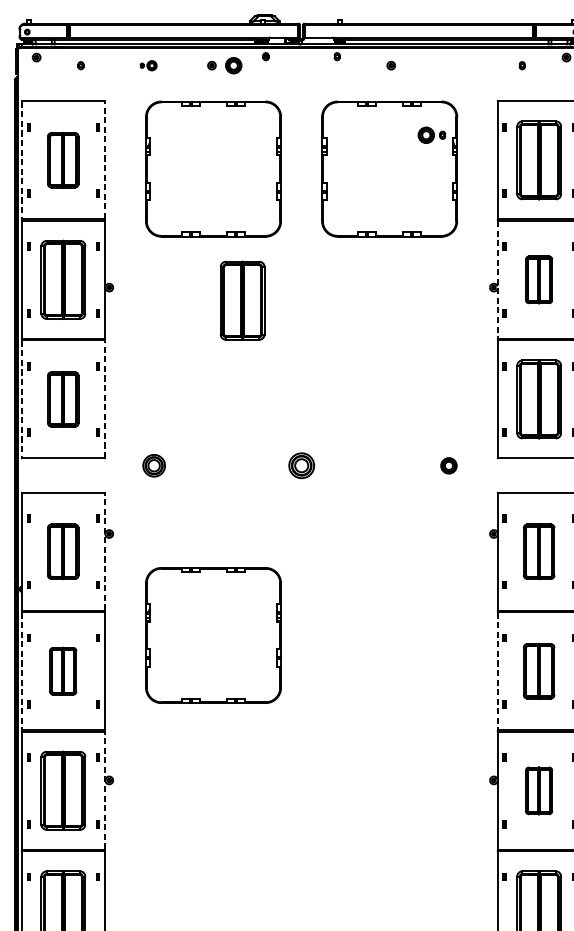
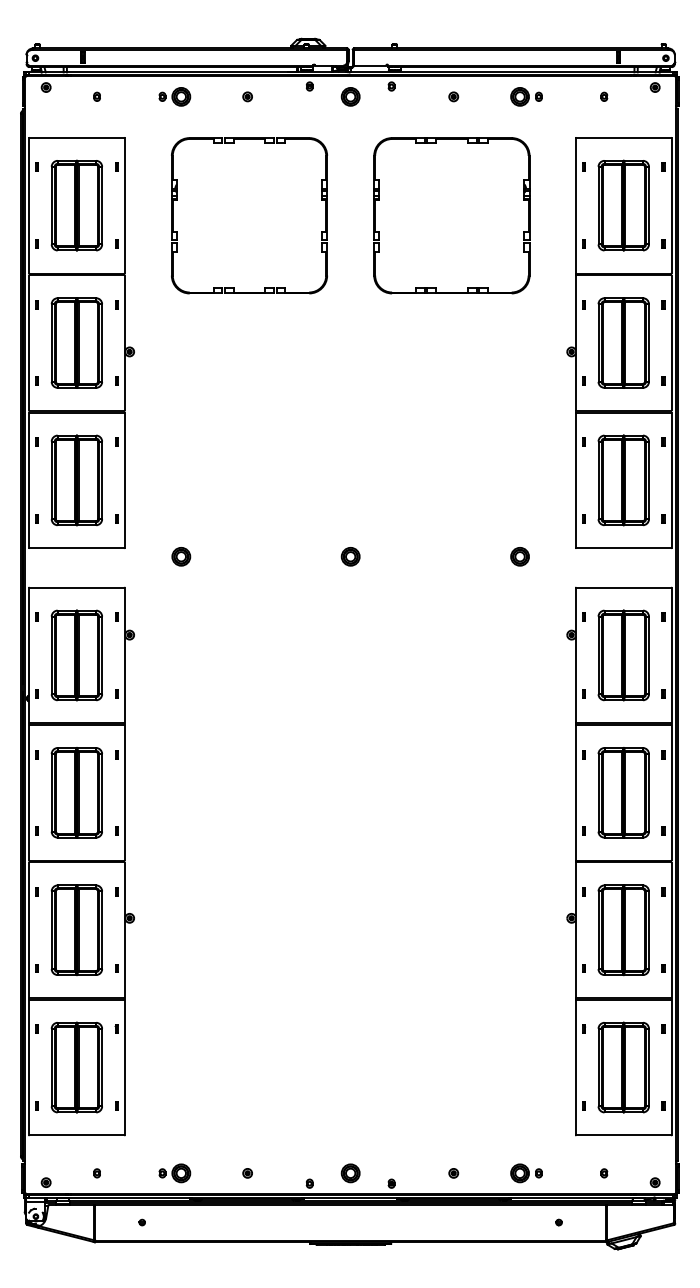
part: (148, 65) -> (174, 96), size x1.67
part: (233, 65) -> (350, 96), moved
part: (431, 134) -> (526, 96), moved
part: (63, 160) -> (76, 205), size x1.43
line: (104, 160) -> (124, 205), dashed -> solid
line: (22, 161) -> (29, 206), dashed -> solid
part: (538, 279) -> (623, 342), size x1.67
line: (497, 280) -> (575, 343), dashed -> solid
part: (242, 300) -> (282, 366), removed
line: (104, 398) -> (124, 479), dashed -> solid
line: (22, 399) -> (29, 480), dashed -> solid
part: (63, 399) -> (76, 480), size x1.43
part: (154, 465) -> (181, 556), size x0.71
part: (301, 465) -> (350, 556), size x0.62
line: (104, 550) -> (124, 654), dashed -> solid
part: (63, 551) -> (76, 655), size x1.43
part: (538, 551) -> (623, 655), size x1.43
part: (200, 572) -> (234, 679), removed
part: (63, 670) -> (76, 792), size x1.67
part: (538, 670) -> (623, 792), size x1.43
line: (22, 671) -> (29, 793), dashed -> solid
line: (497, 671) -> (575, 793), dashed -> solid
line: (104, 790) -> (124, 929), dashed -> solid
part: (538, 791) -> (623, 930), size x1.67

